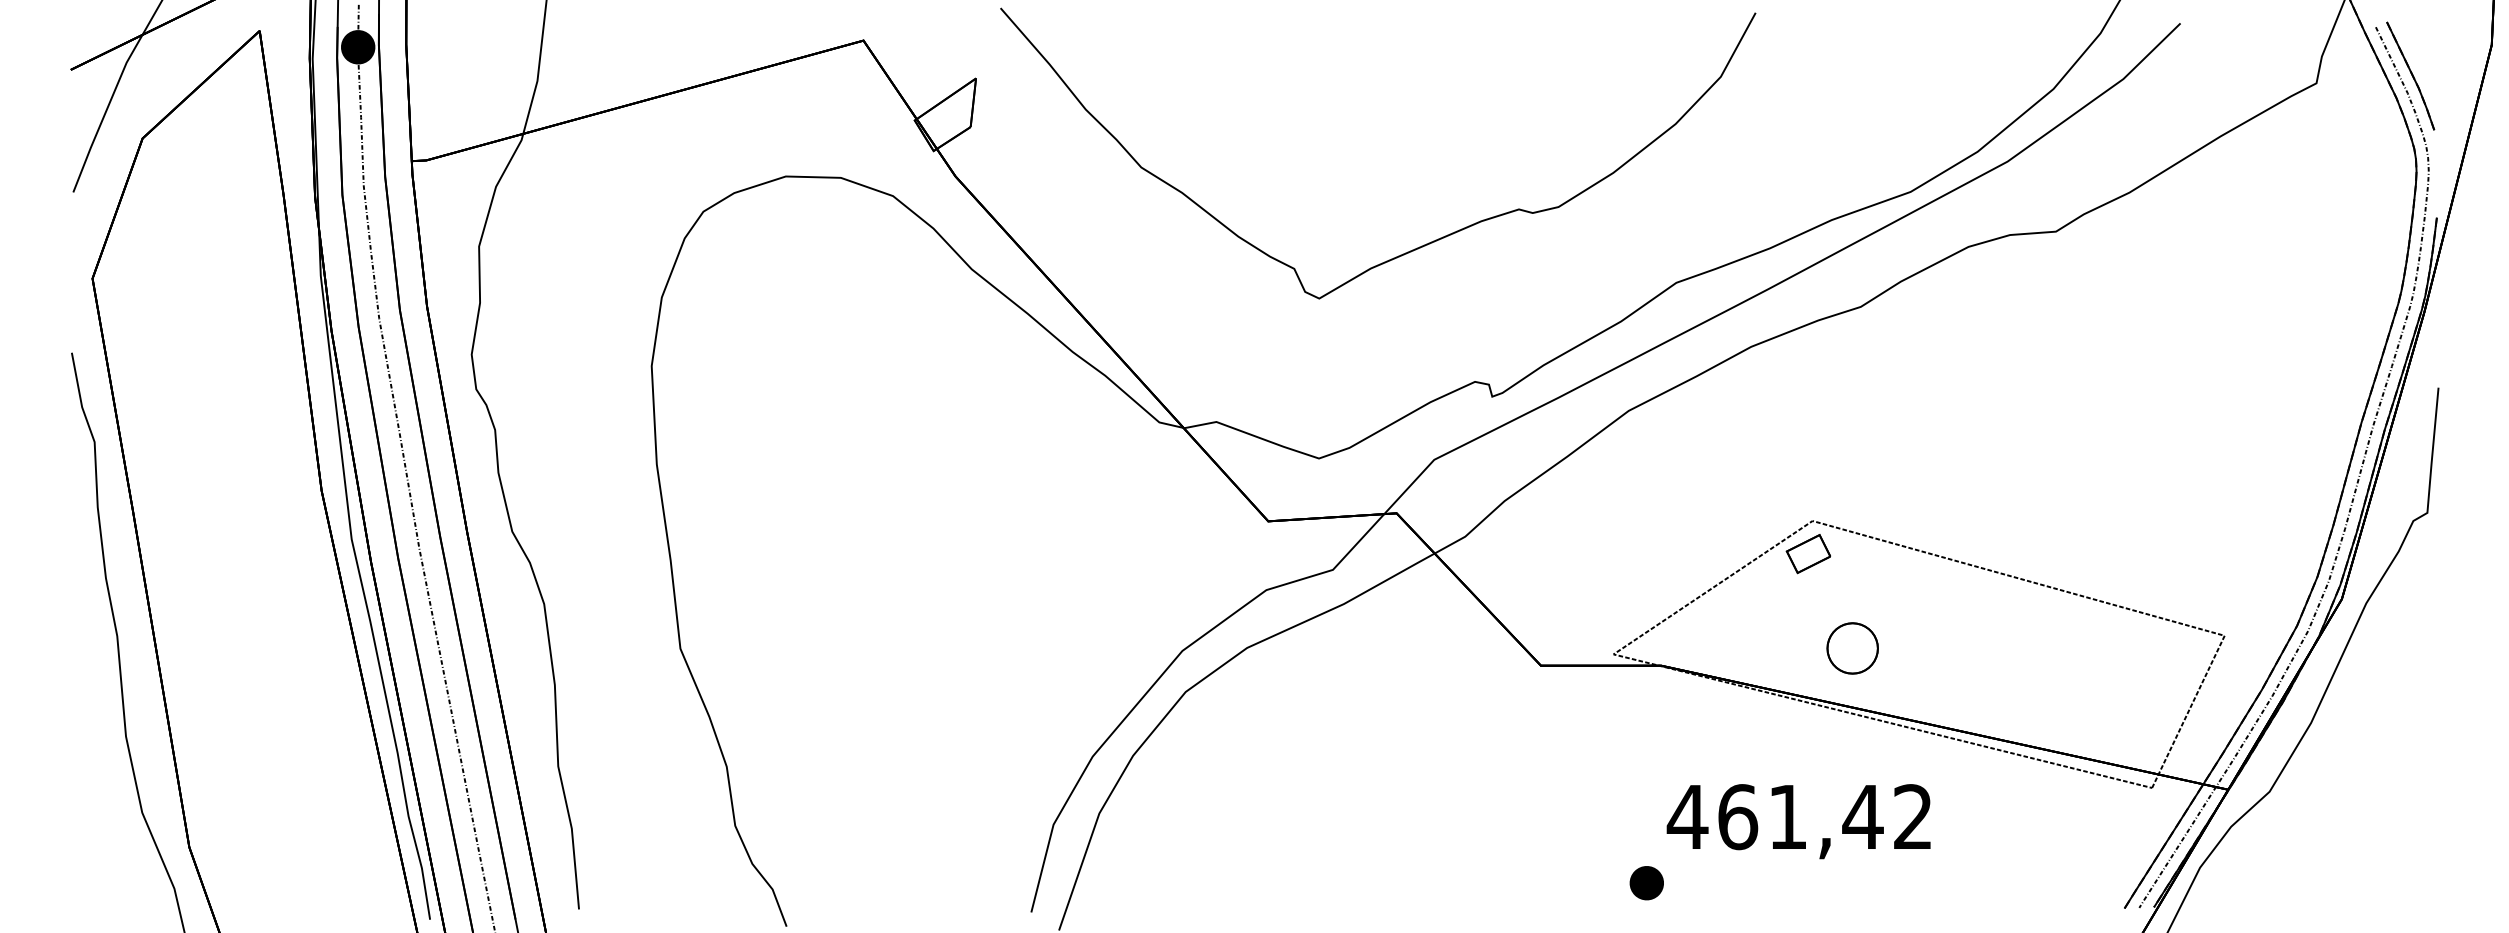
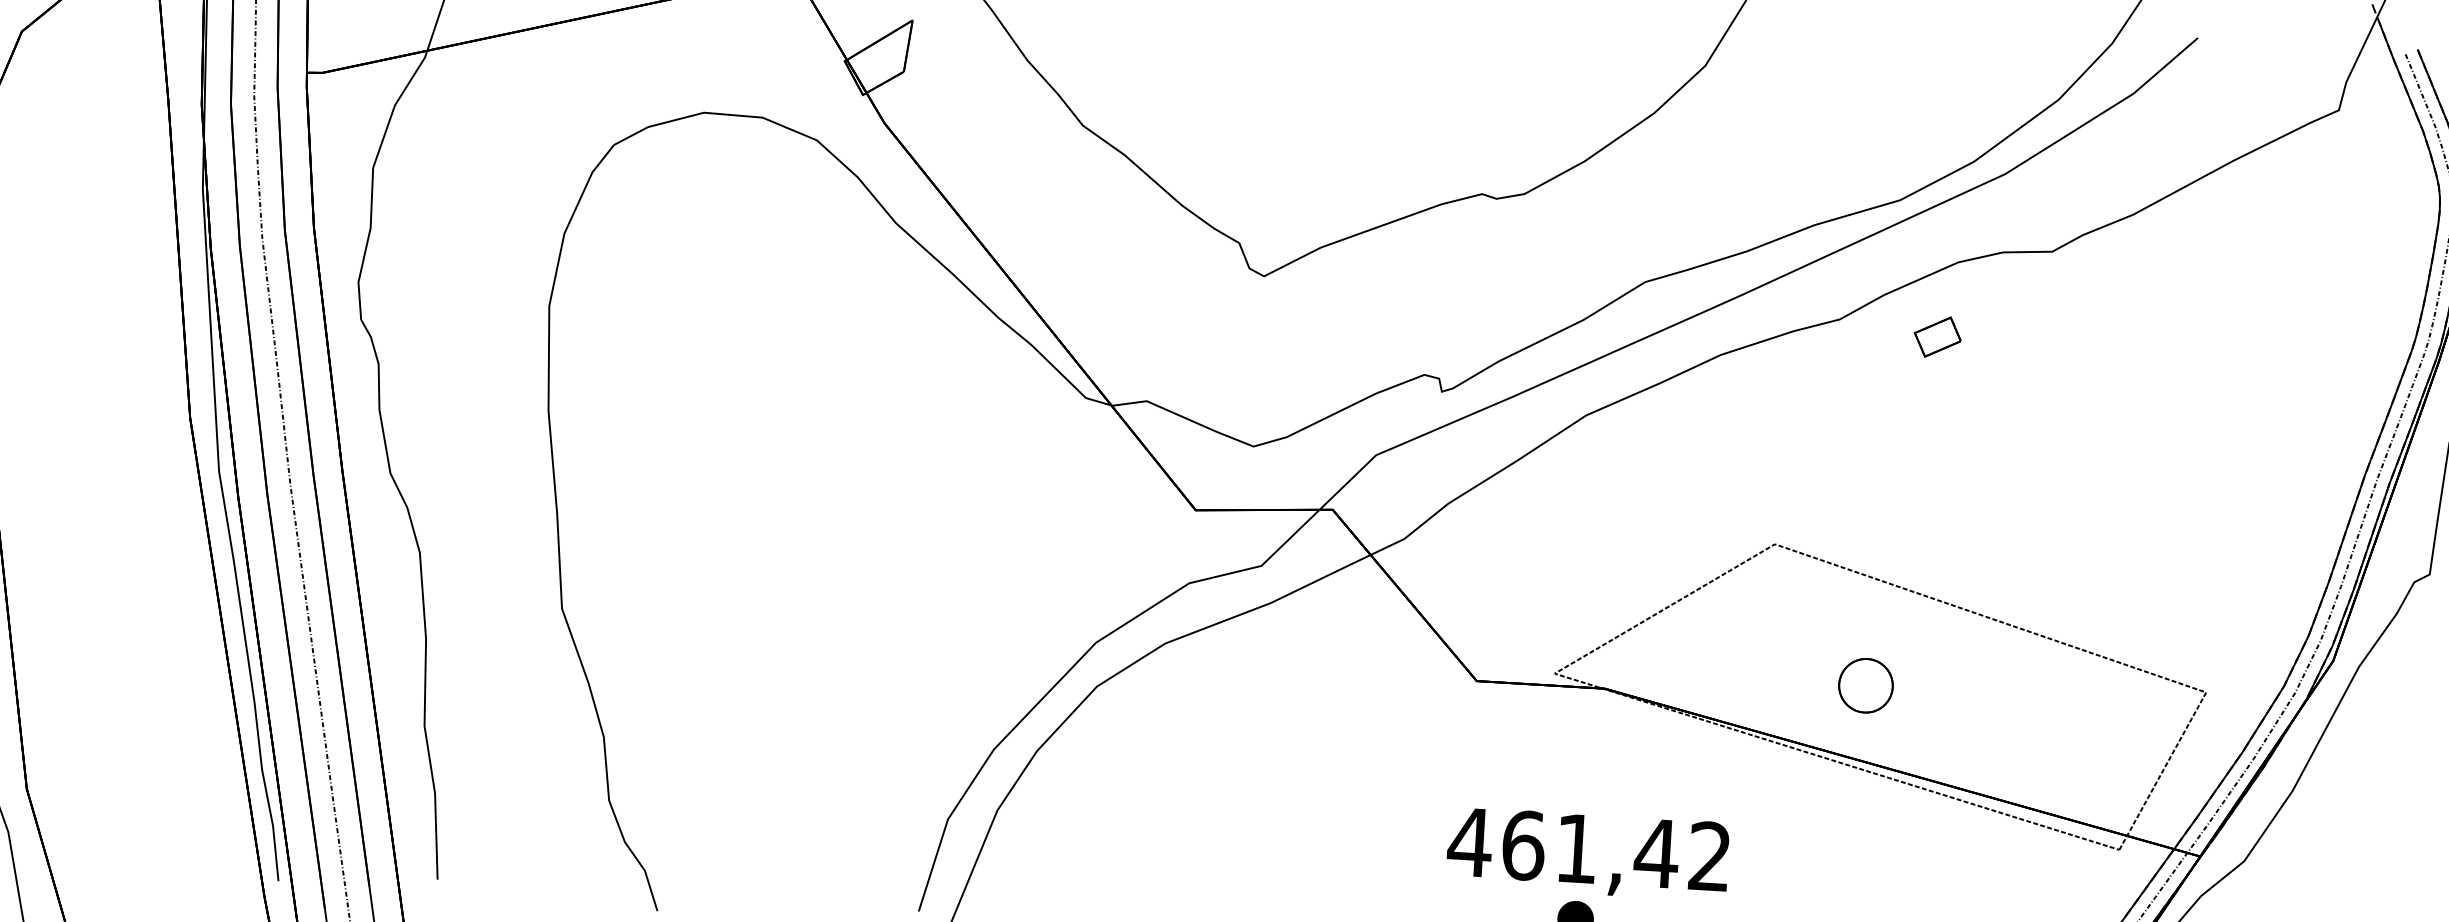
part: (1807, 554) -> (1936, 337), moved
part: (1852, 648) -> (1865, 685), moved
text: (1798, 821) -> (1587, 854), moved

